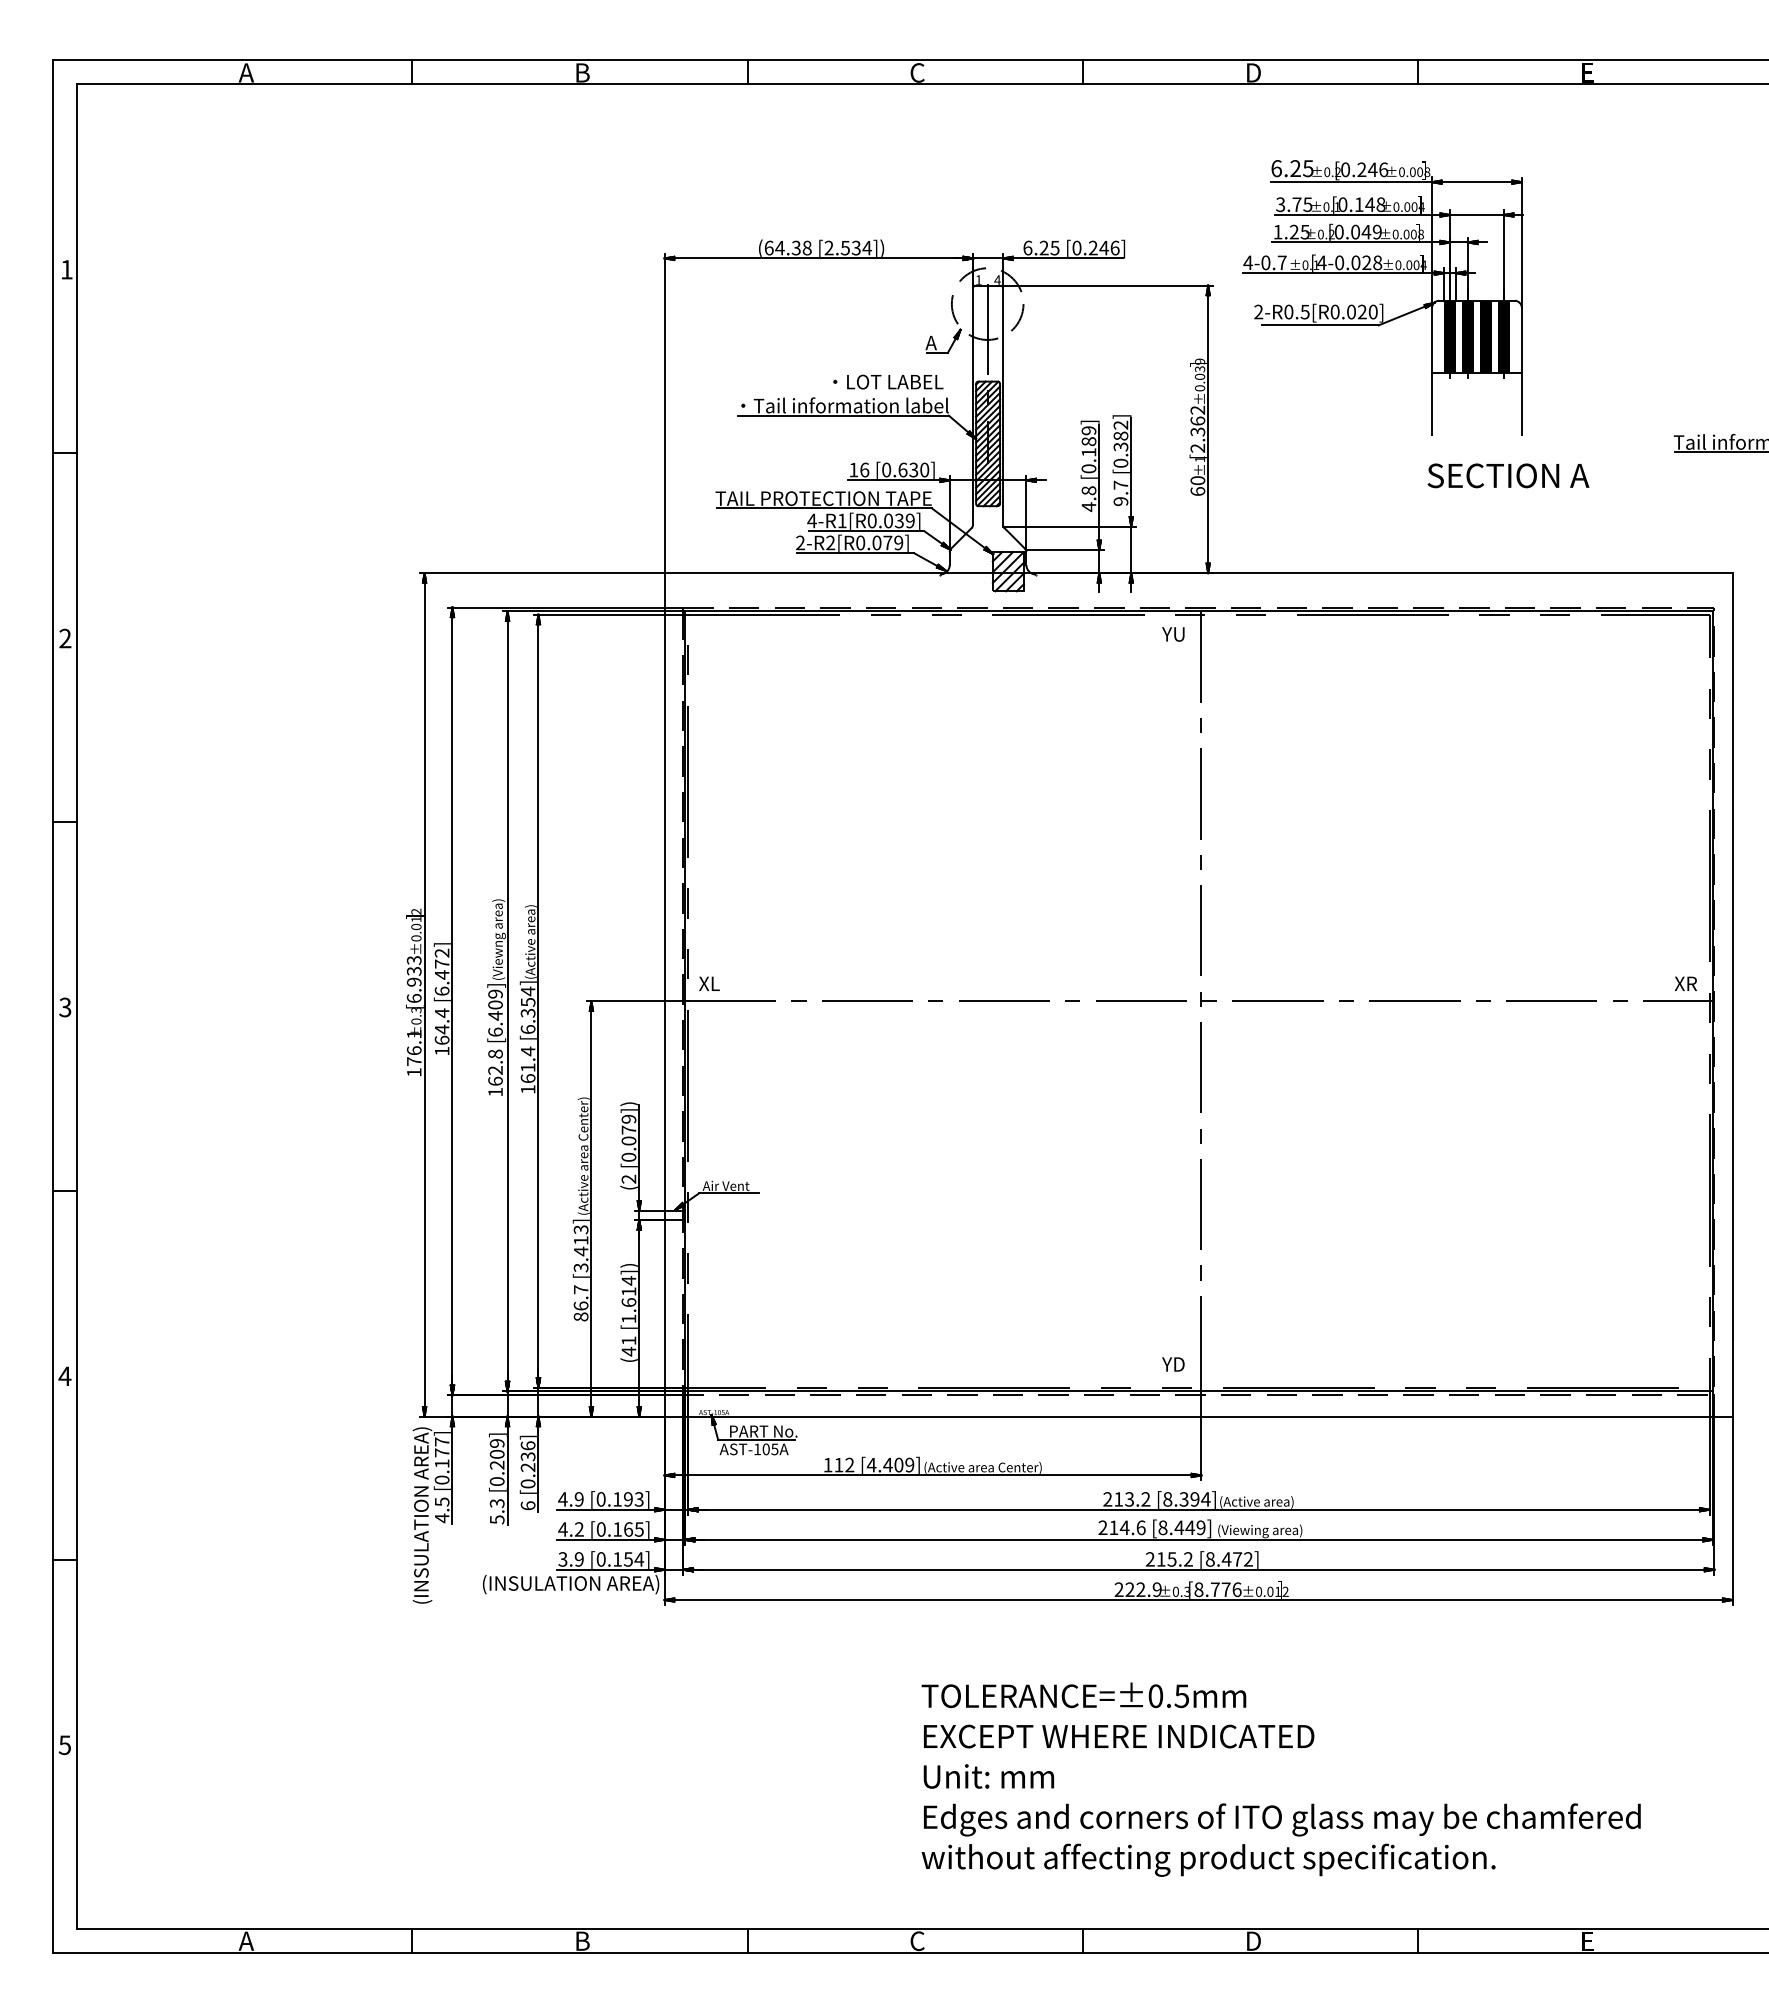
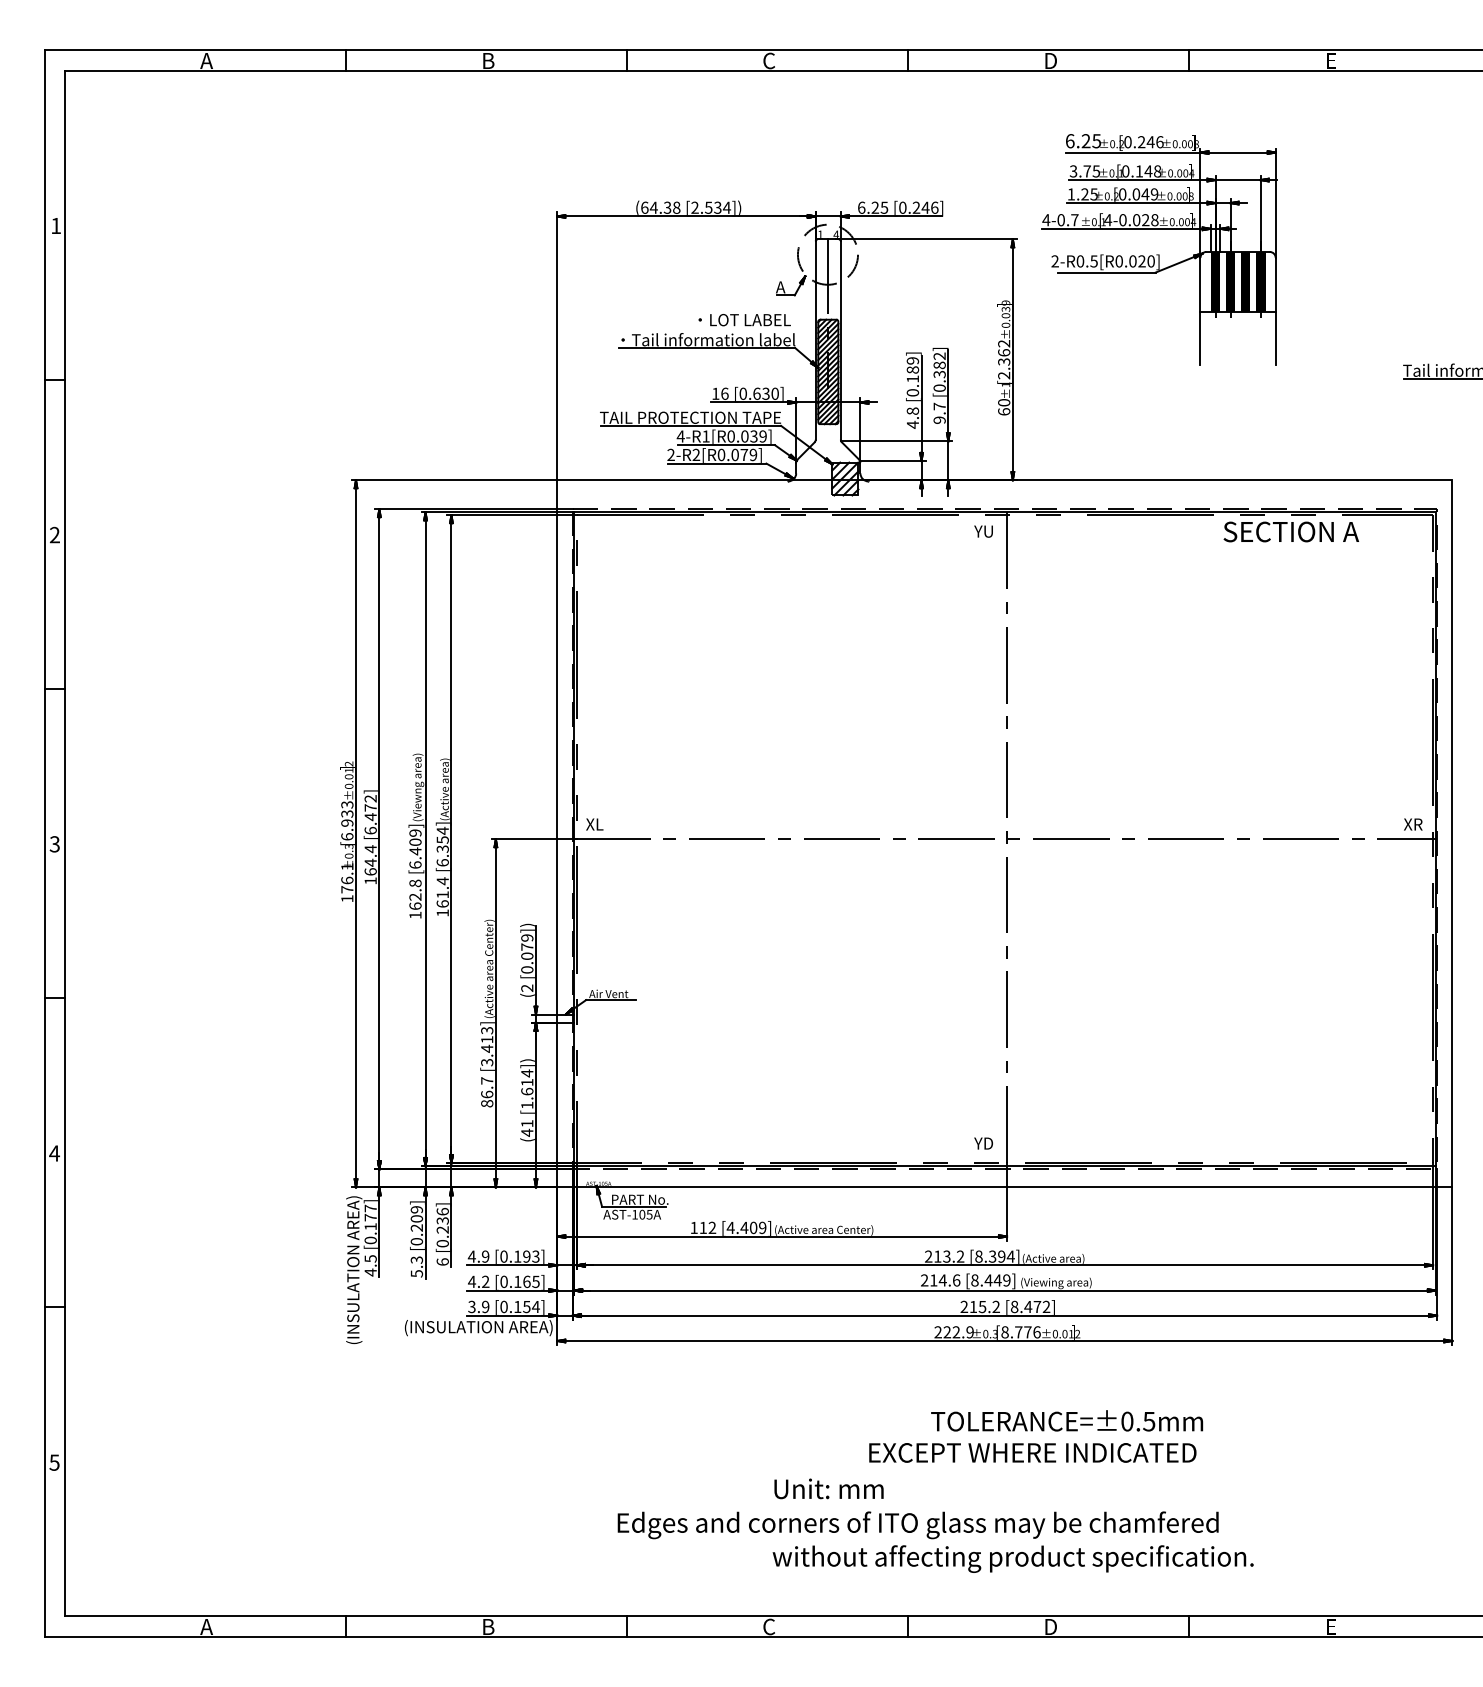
text: (1508, 475) -> (1291, 531), moved
text: (1083, 1695) -> (1066, 1421), moved
text: (1119, 1736) -> (1033, 1452), moved
text: (1282, 1819) -> (918, 1524), moved

